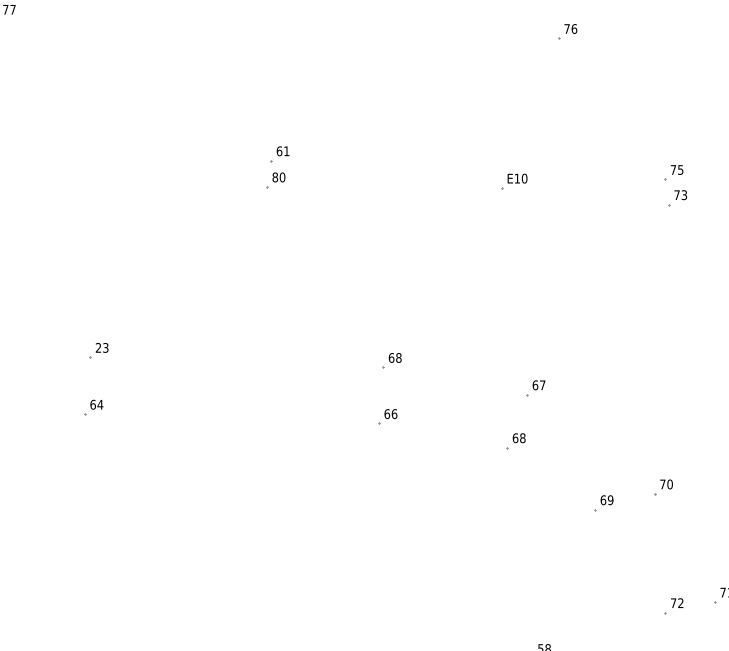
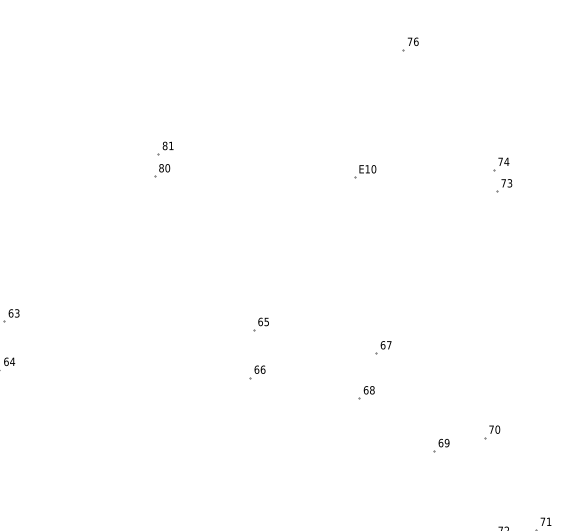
text: (279, 151) -> (165, 146), 61 -> 81
text: (680, 169) -> (506, 161), 75 -> 74
text: (98, 347) -> (10, 313), 23 -> 63
text: (398, 357) -> (266, 321), 68 -> 65

